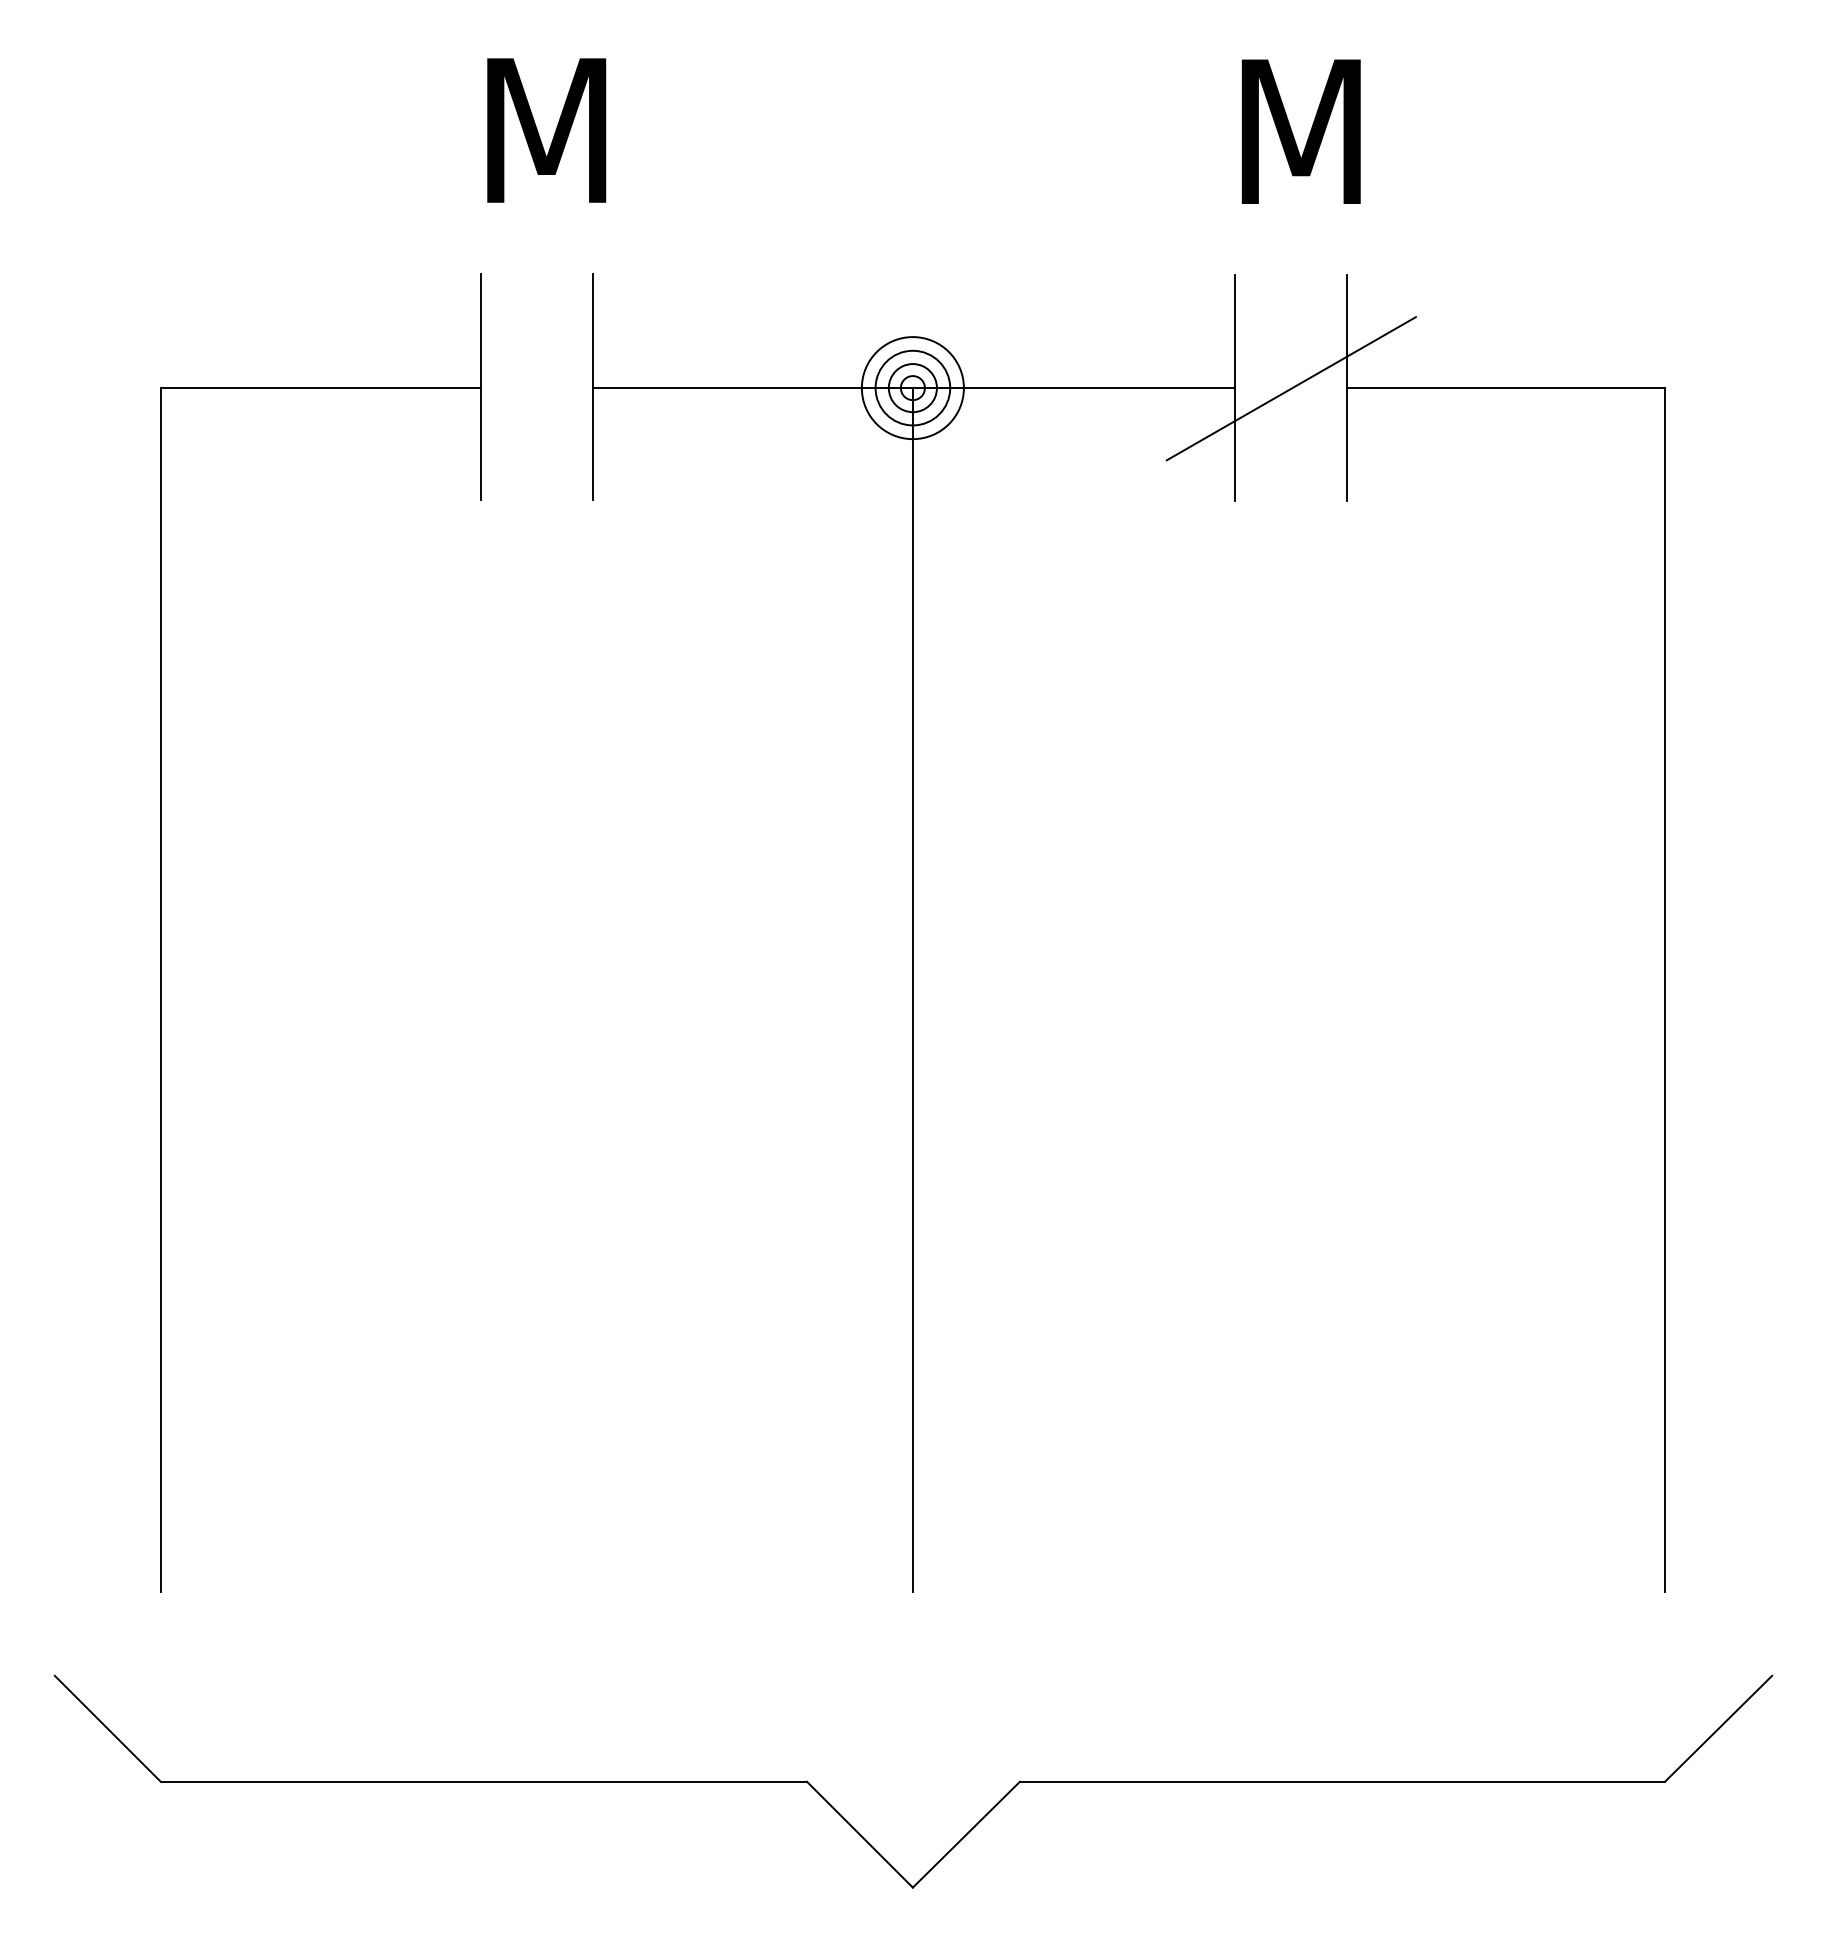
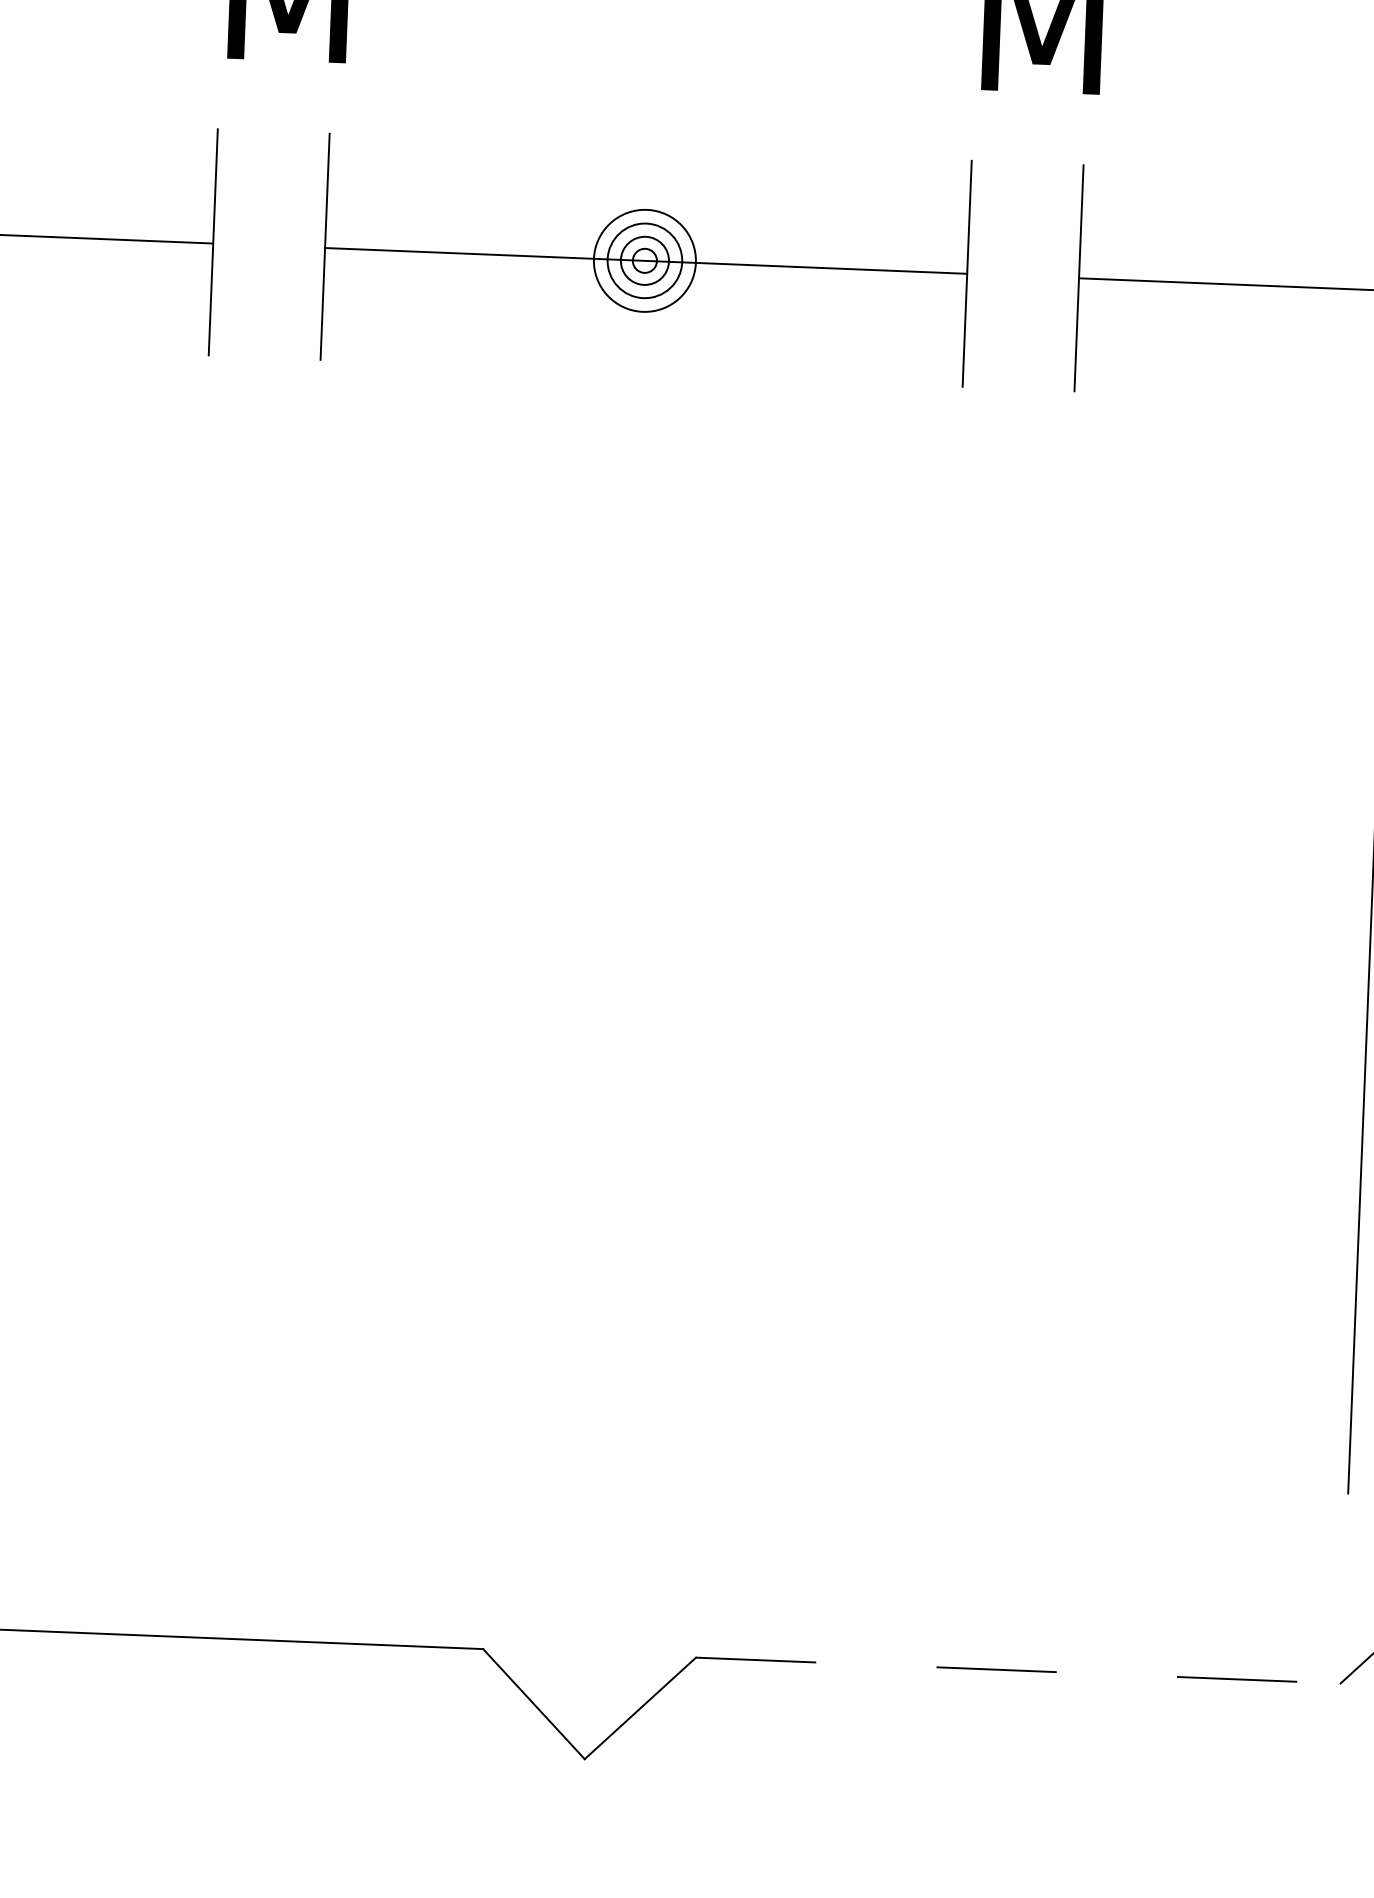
line: (1290, 388) -> (1022, 276), removed
line: (912, 989) -> (620, 861), removed
line: (1342, 1781) -> (1018, 1670), solid -> dashed

